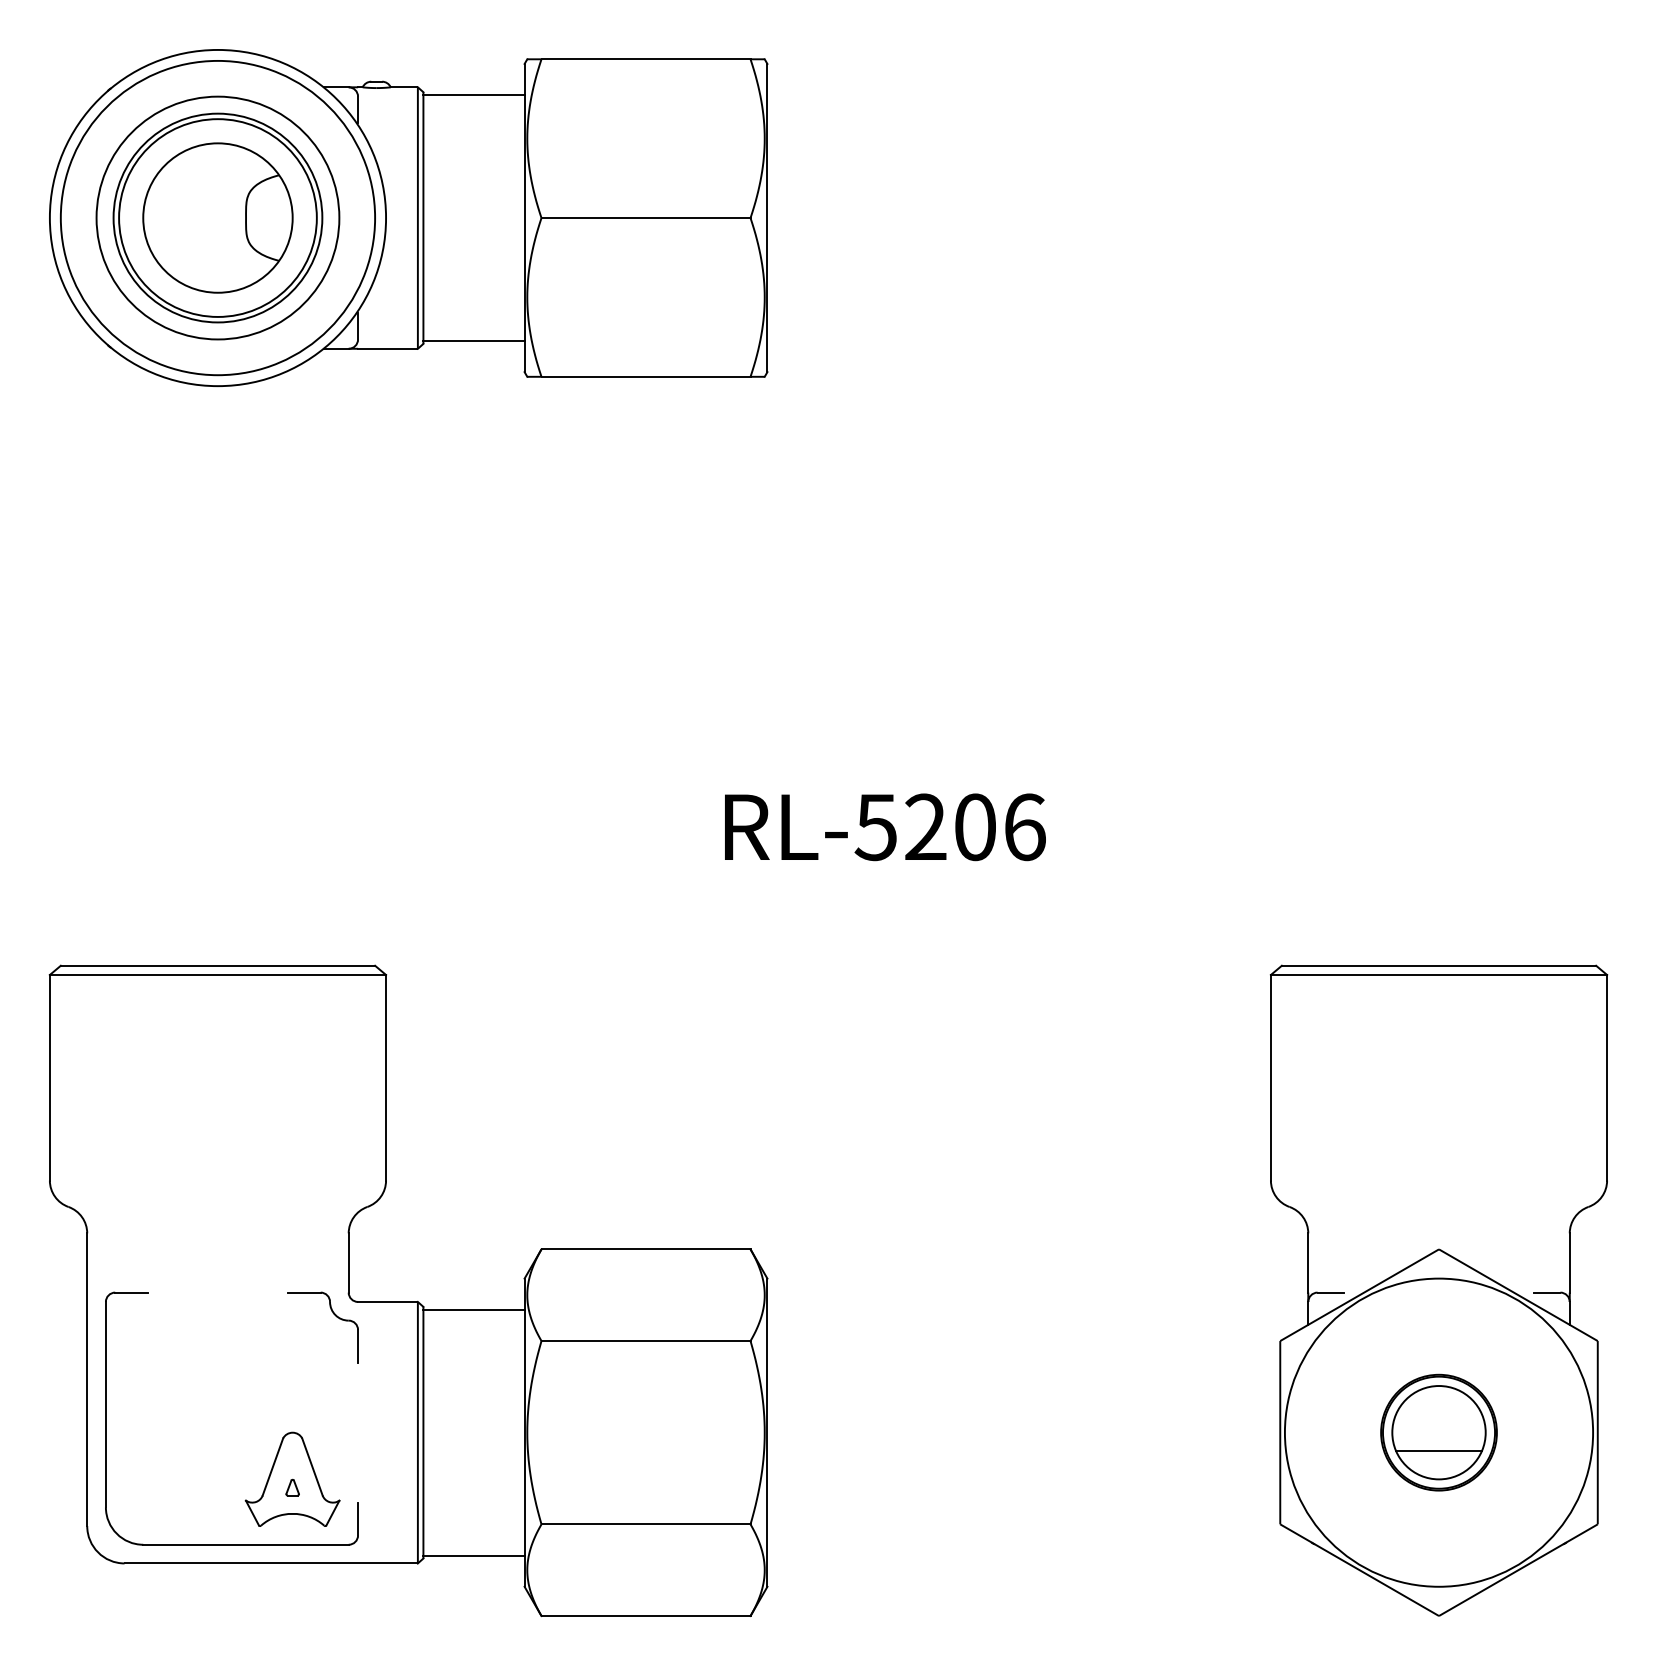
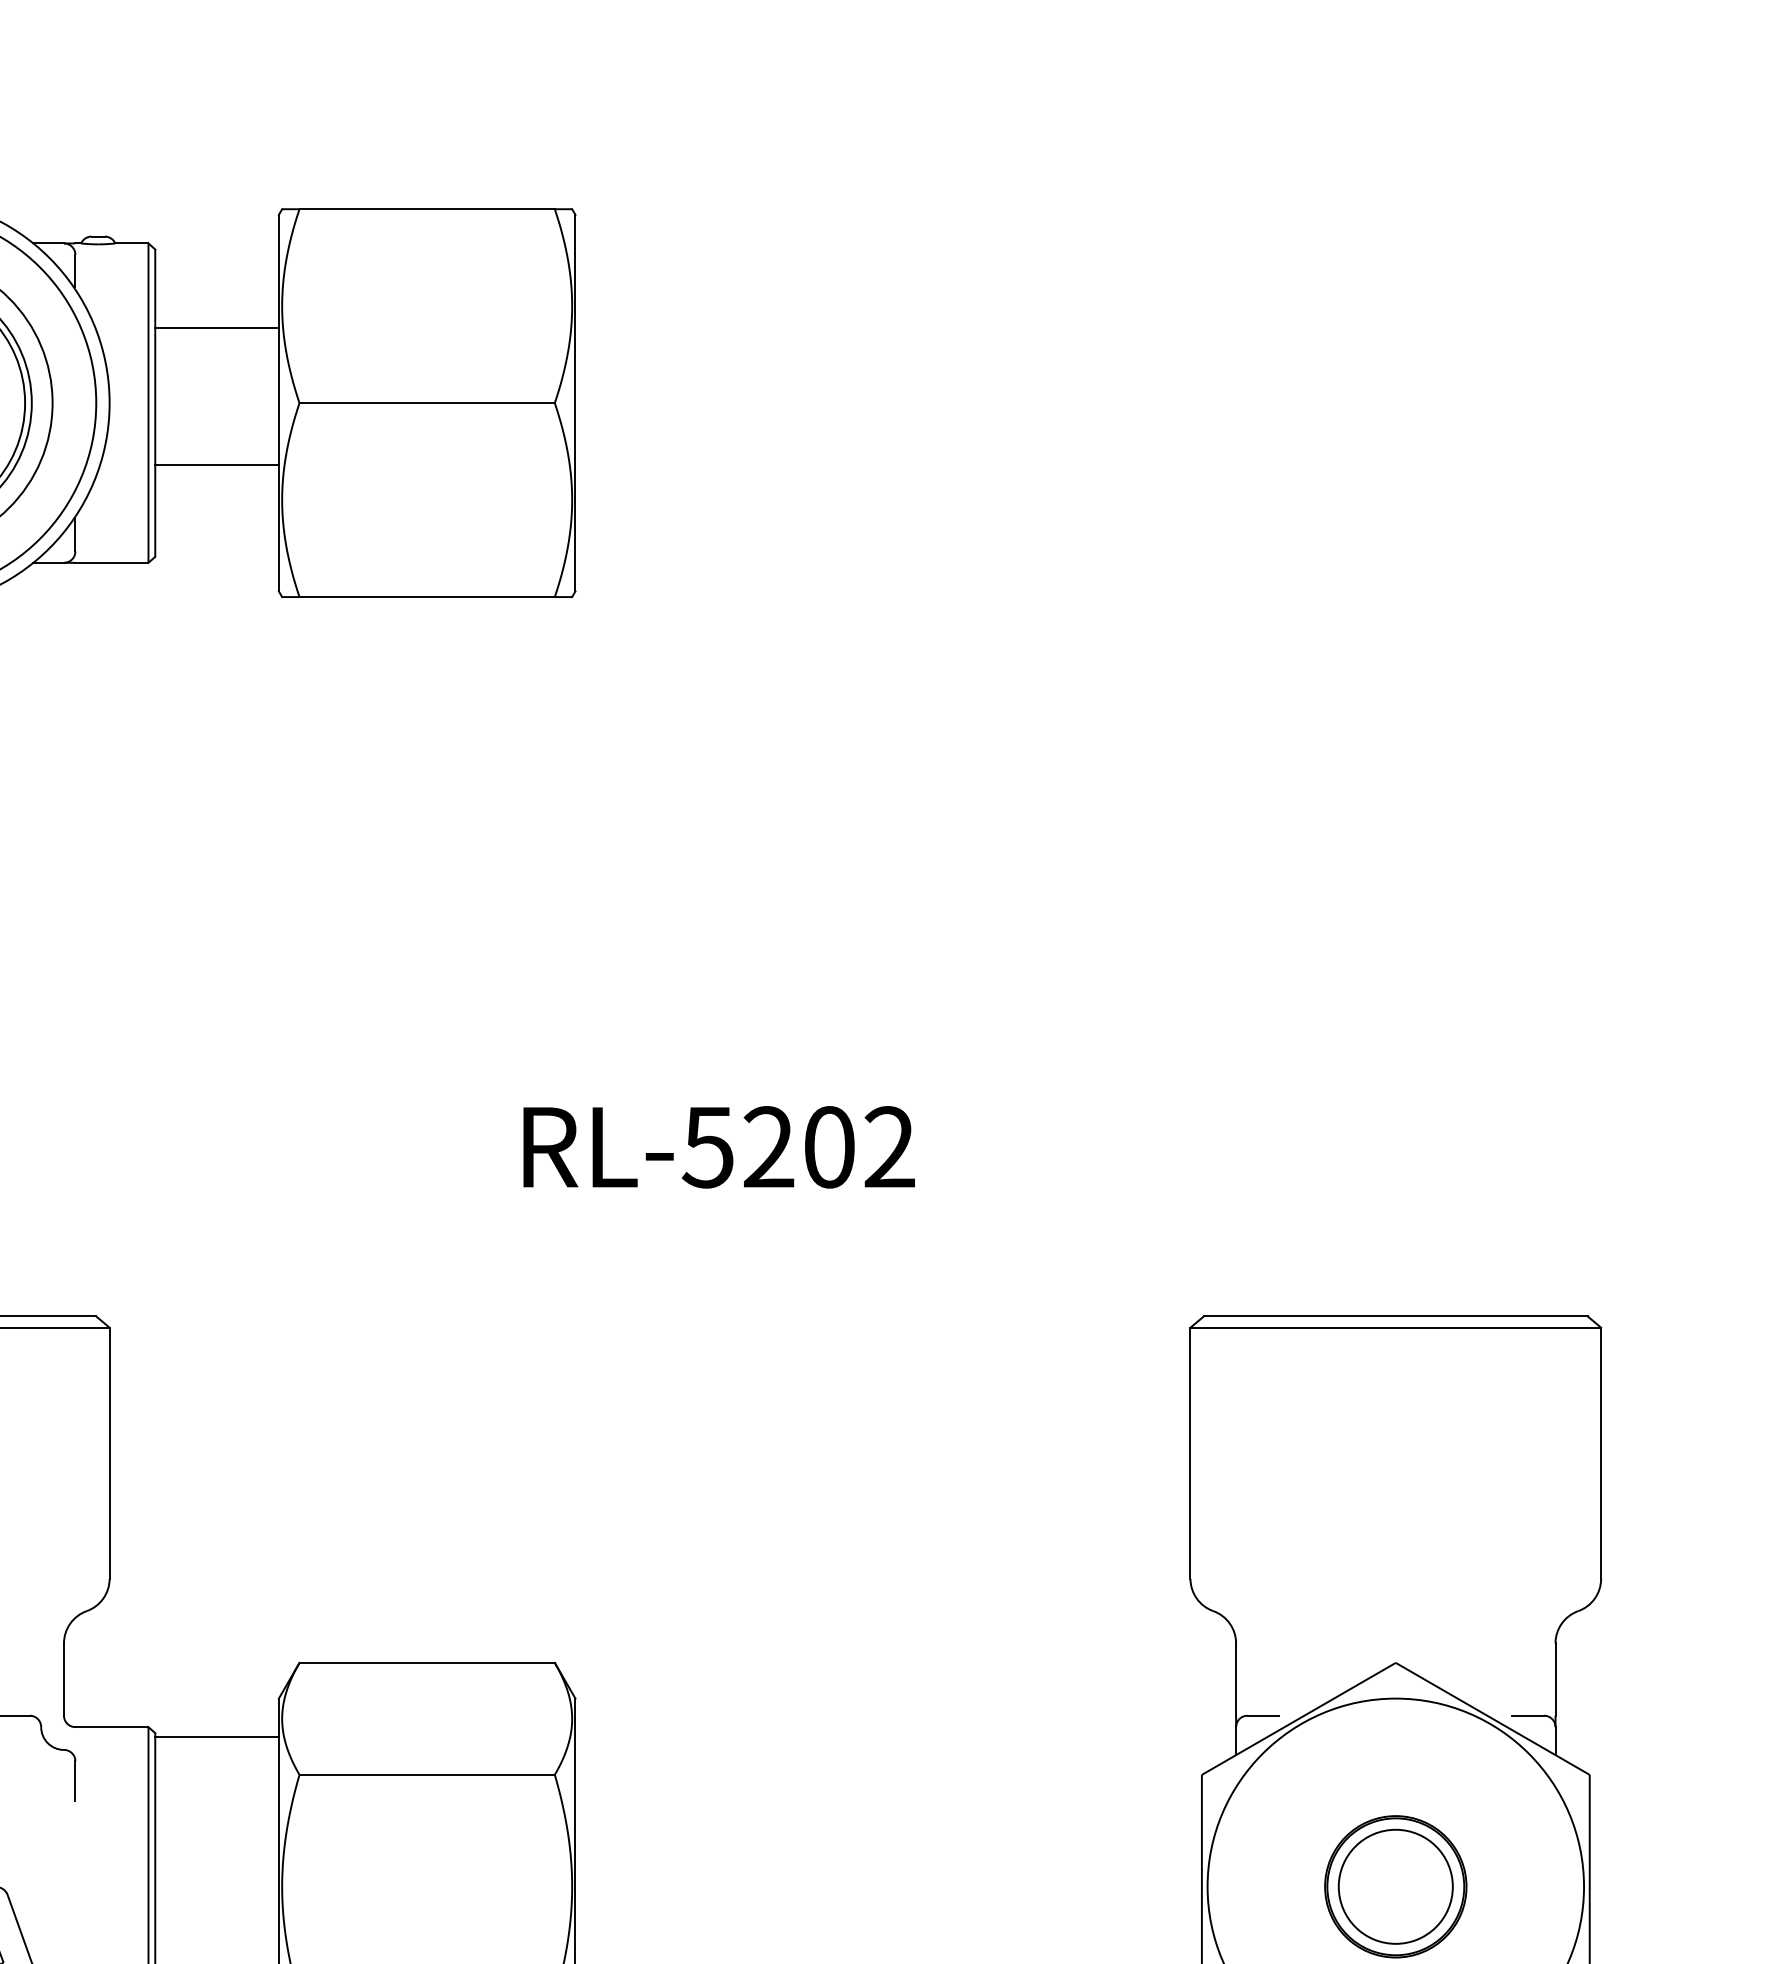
line: (473, 95) -> (216, 327), moved
line: (473, 340) -> (216, 464), moved
text: (1024, 827) -> (889, 1147), RL-5206 -> RL-5202
line: (1438, 1451) -> (1395, 1909), removed

